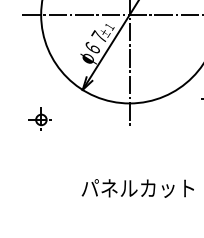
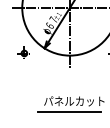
part: (39, 118) -> (23, 52), moved
line: (128, 207) -> (69, 111), added

